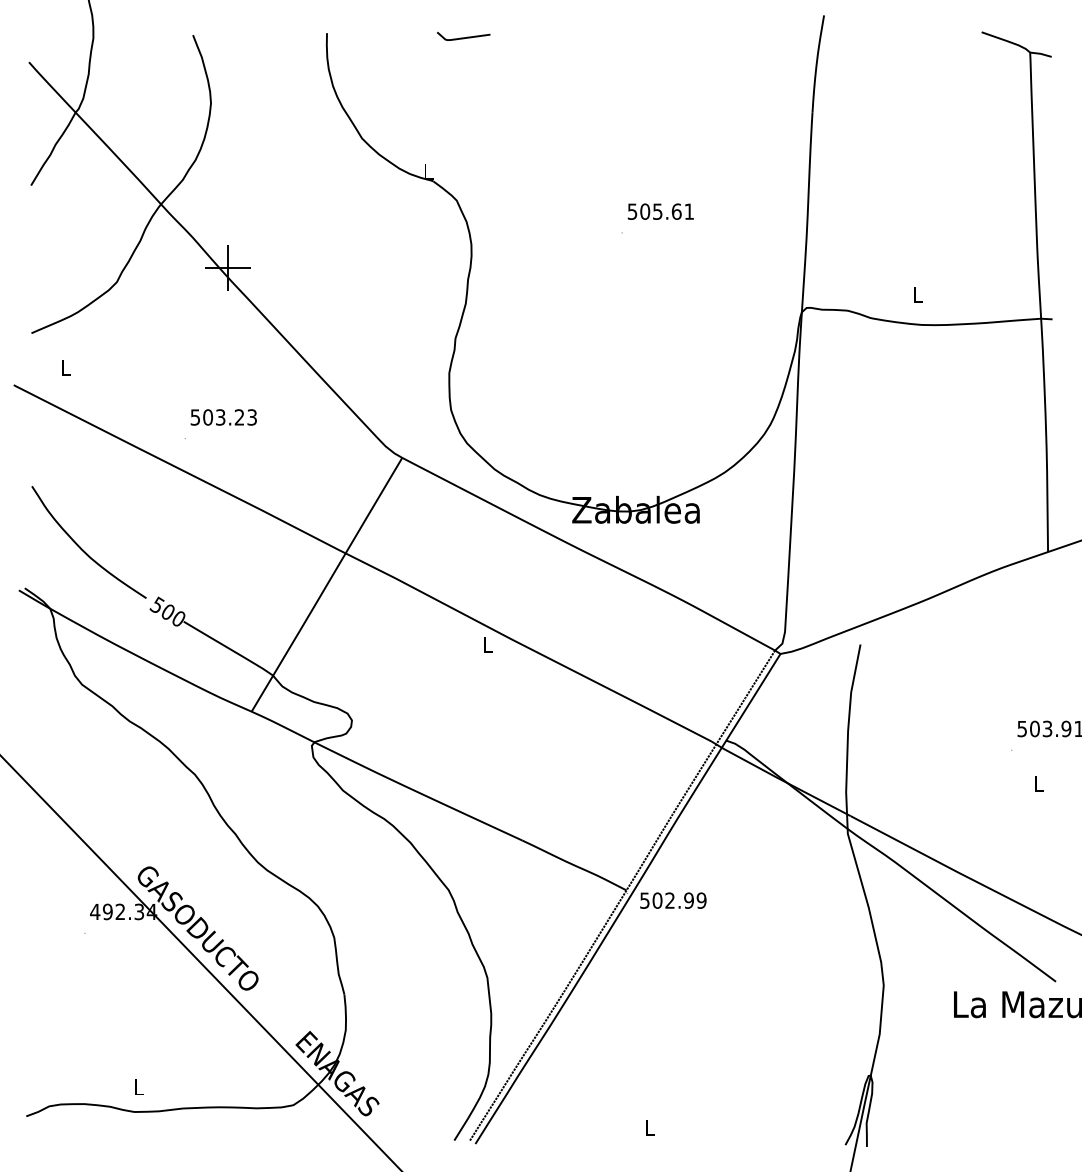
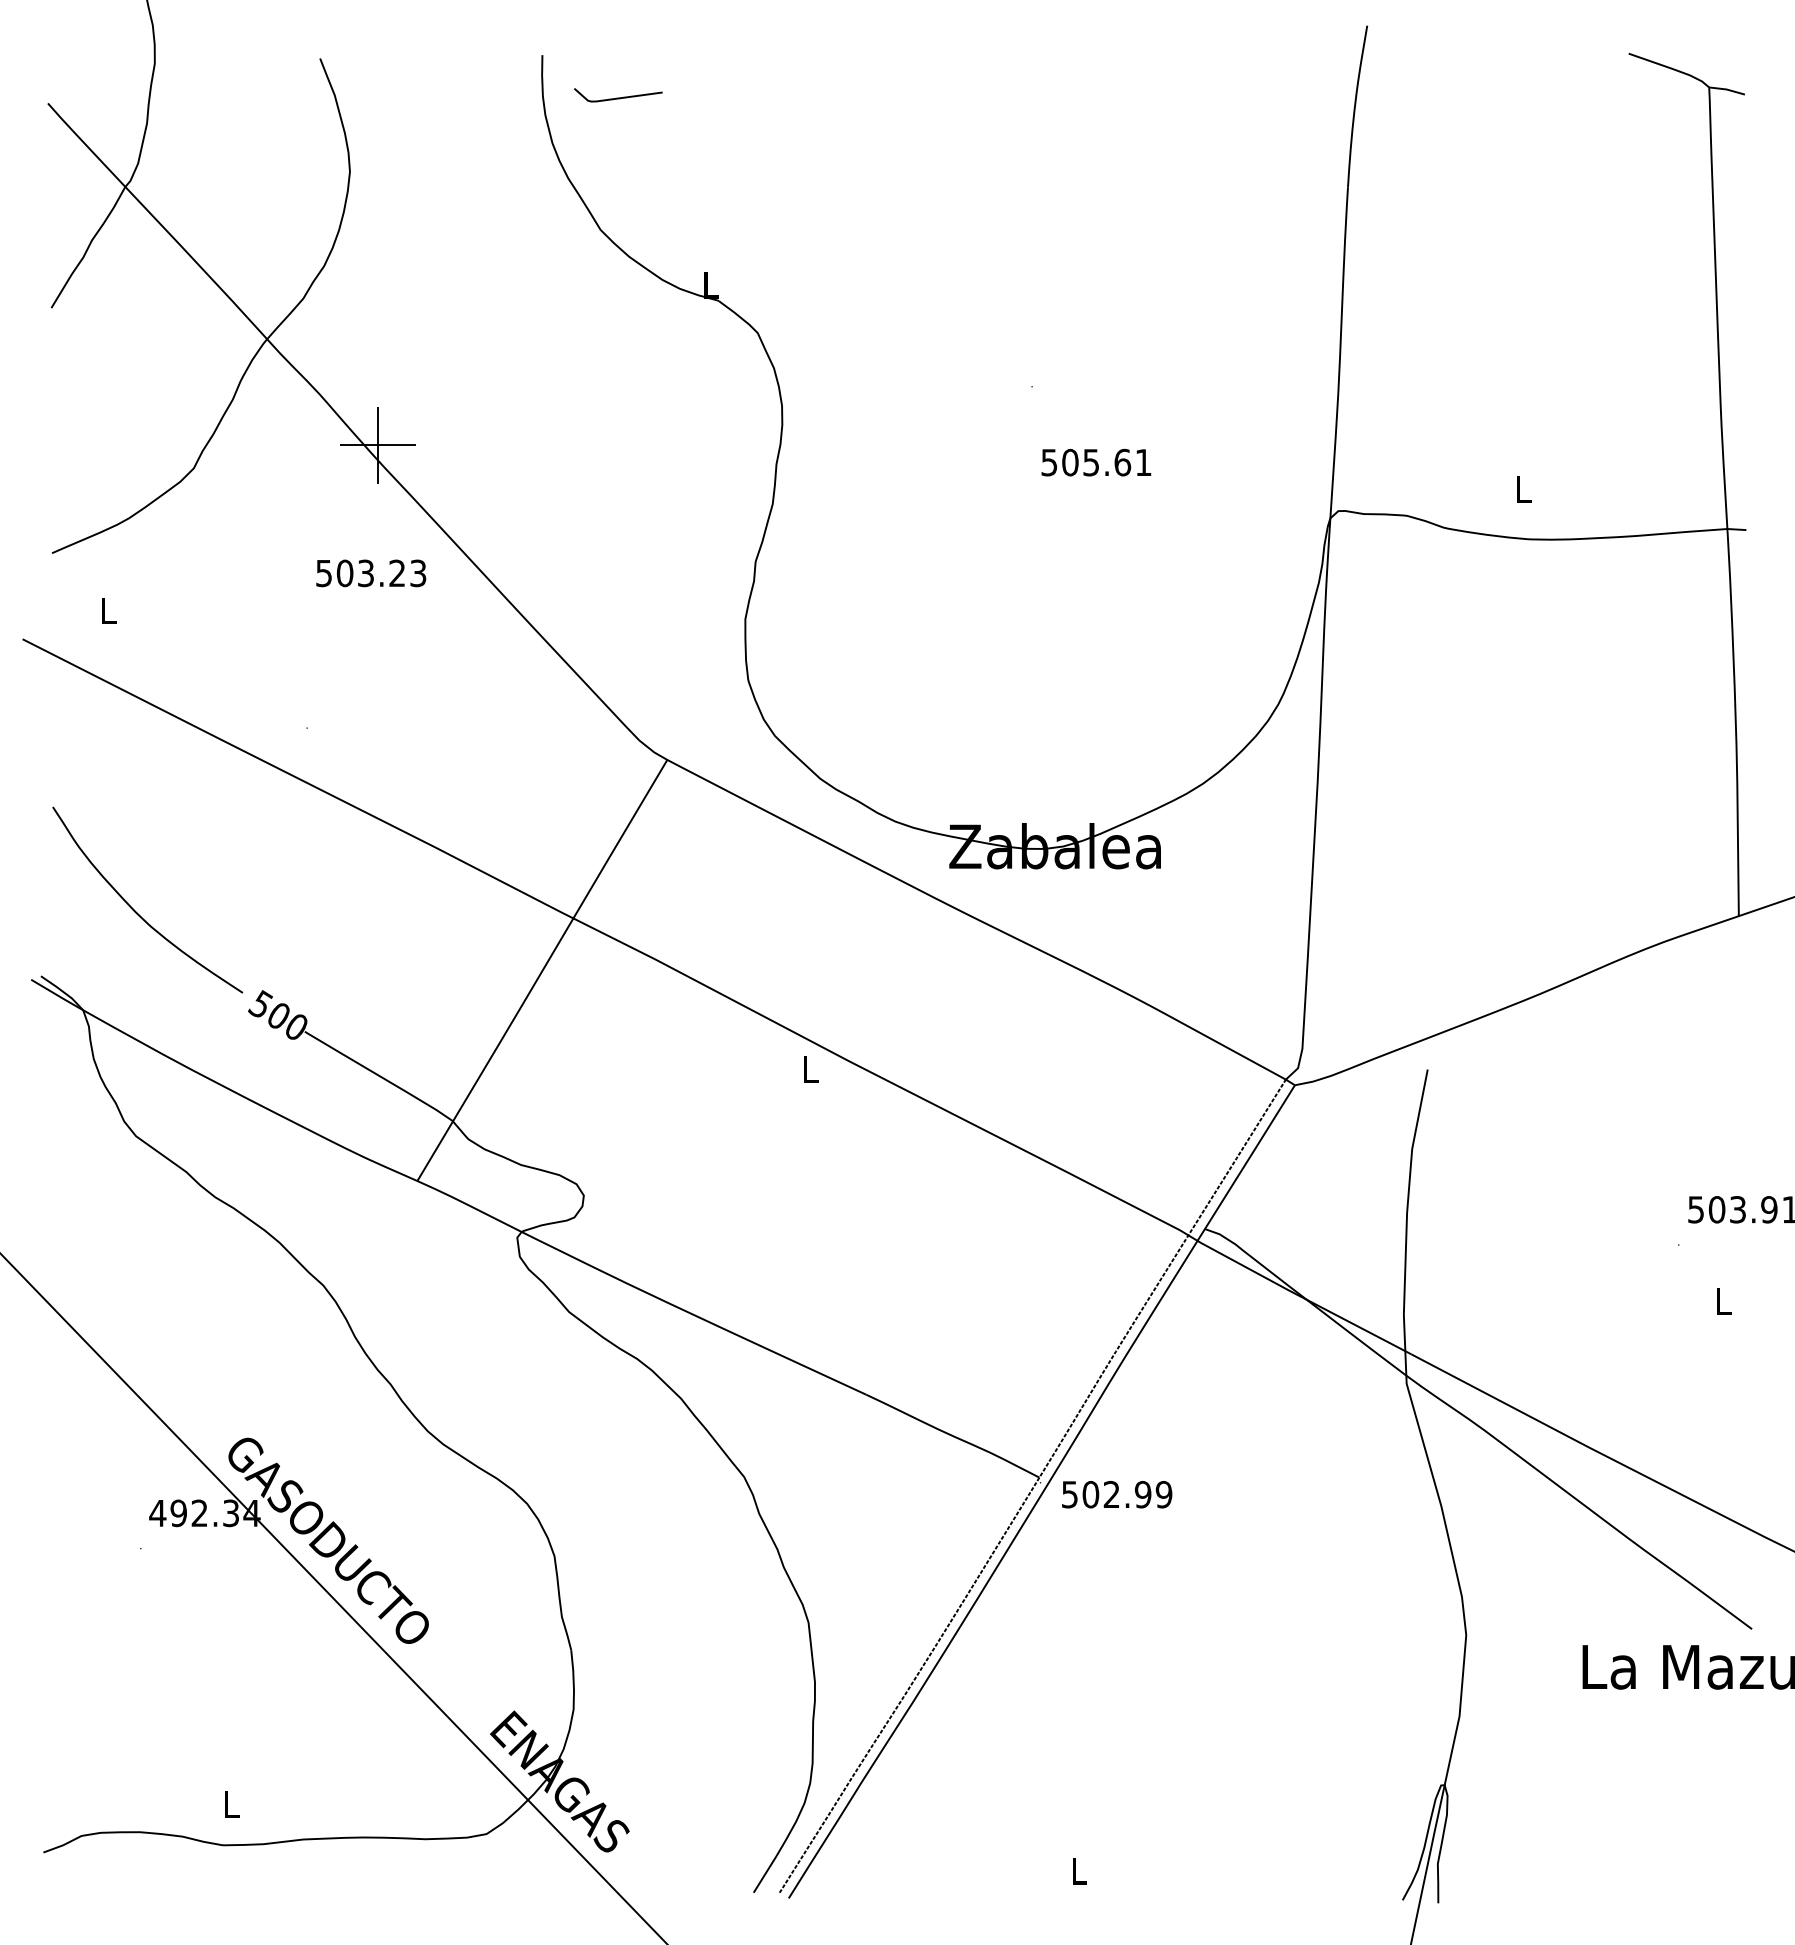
line: (463, 37) -> (617, 97), moved
text: (660, 211) -> (1095, 462), moved
text: (223, 417) -> (370, 573), moved

